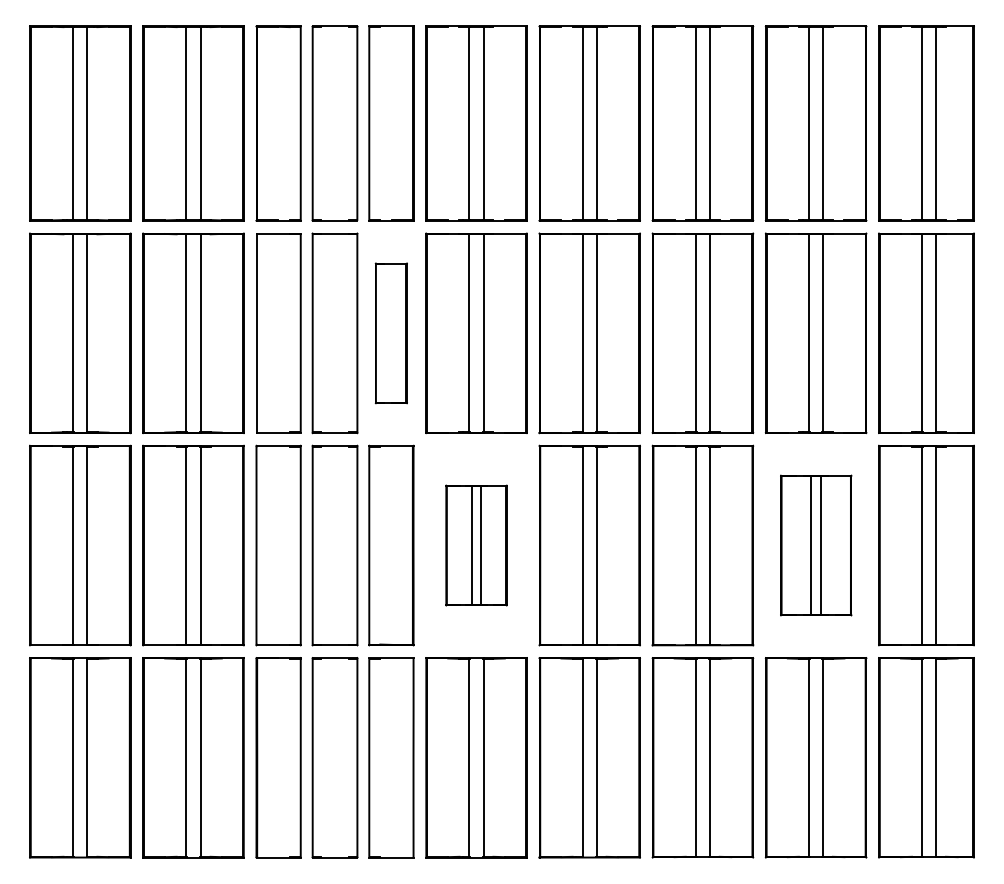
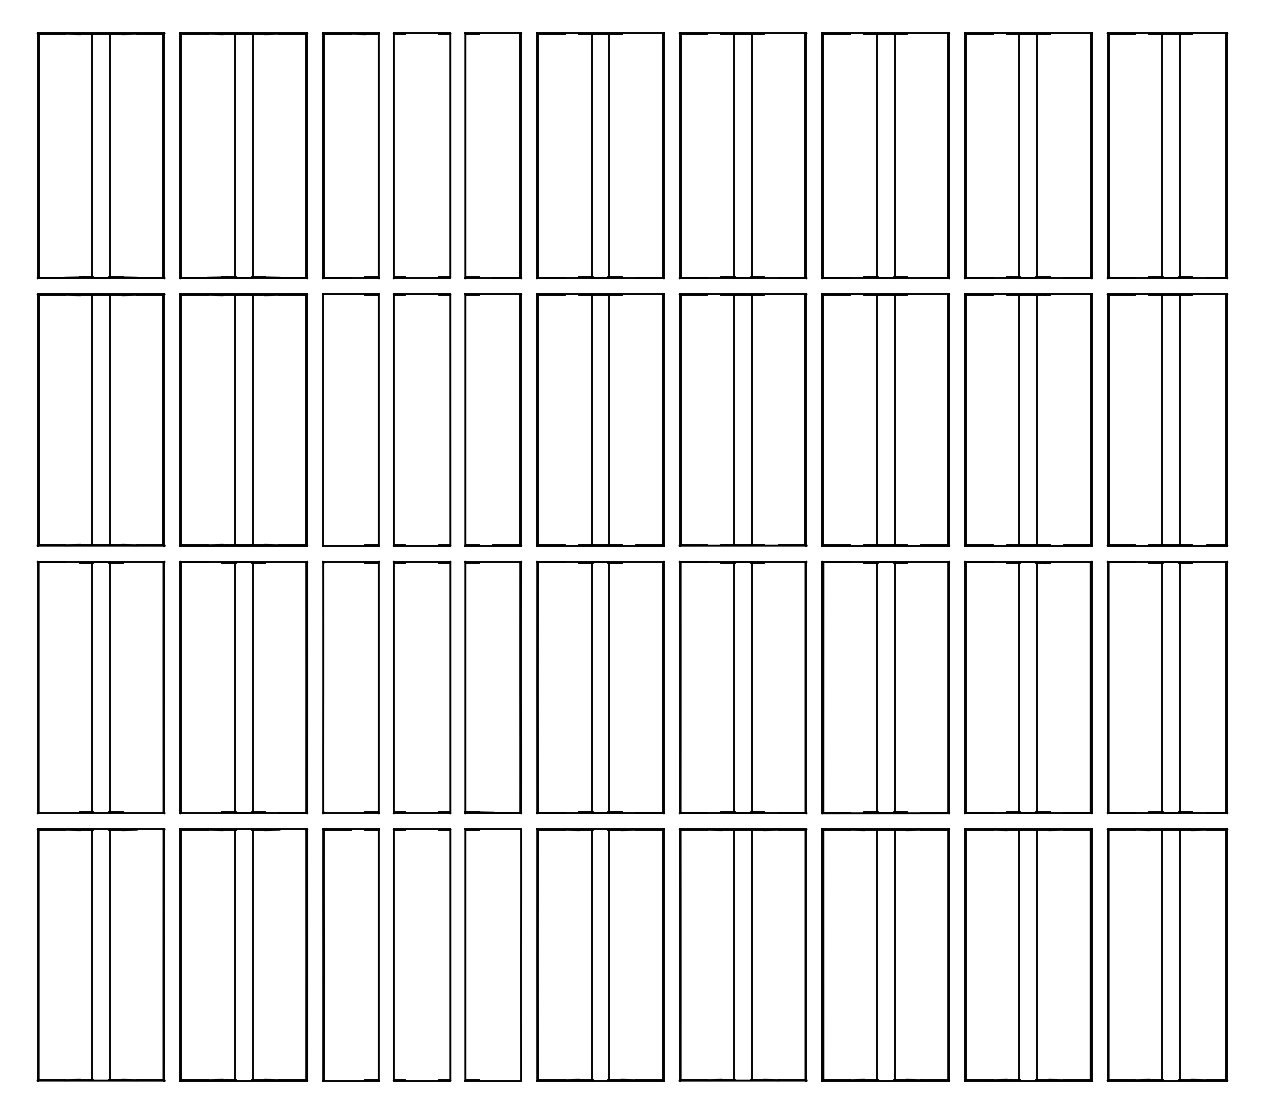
part: (391, 333) -> (493, 420), size x1.43
part: (476, 545) -> (600, 687), size x1.67
part: (816, 545) -> (1028, 687), size x1.43

